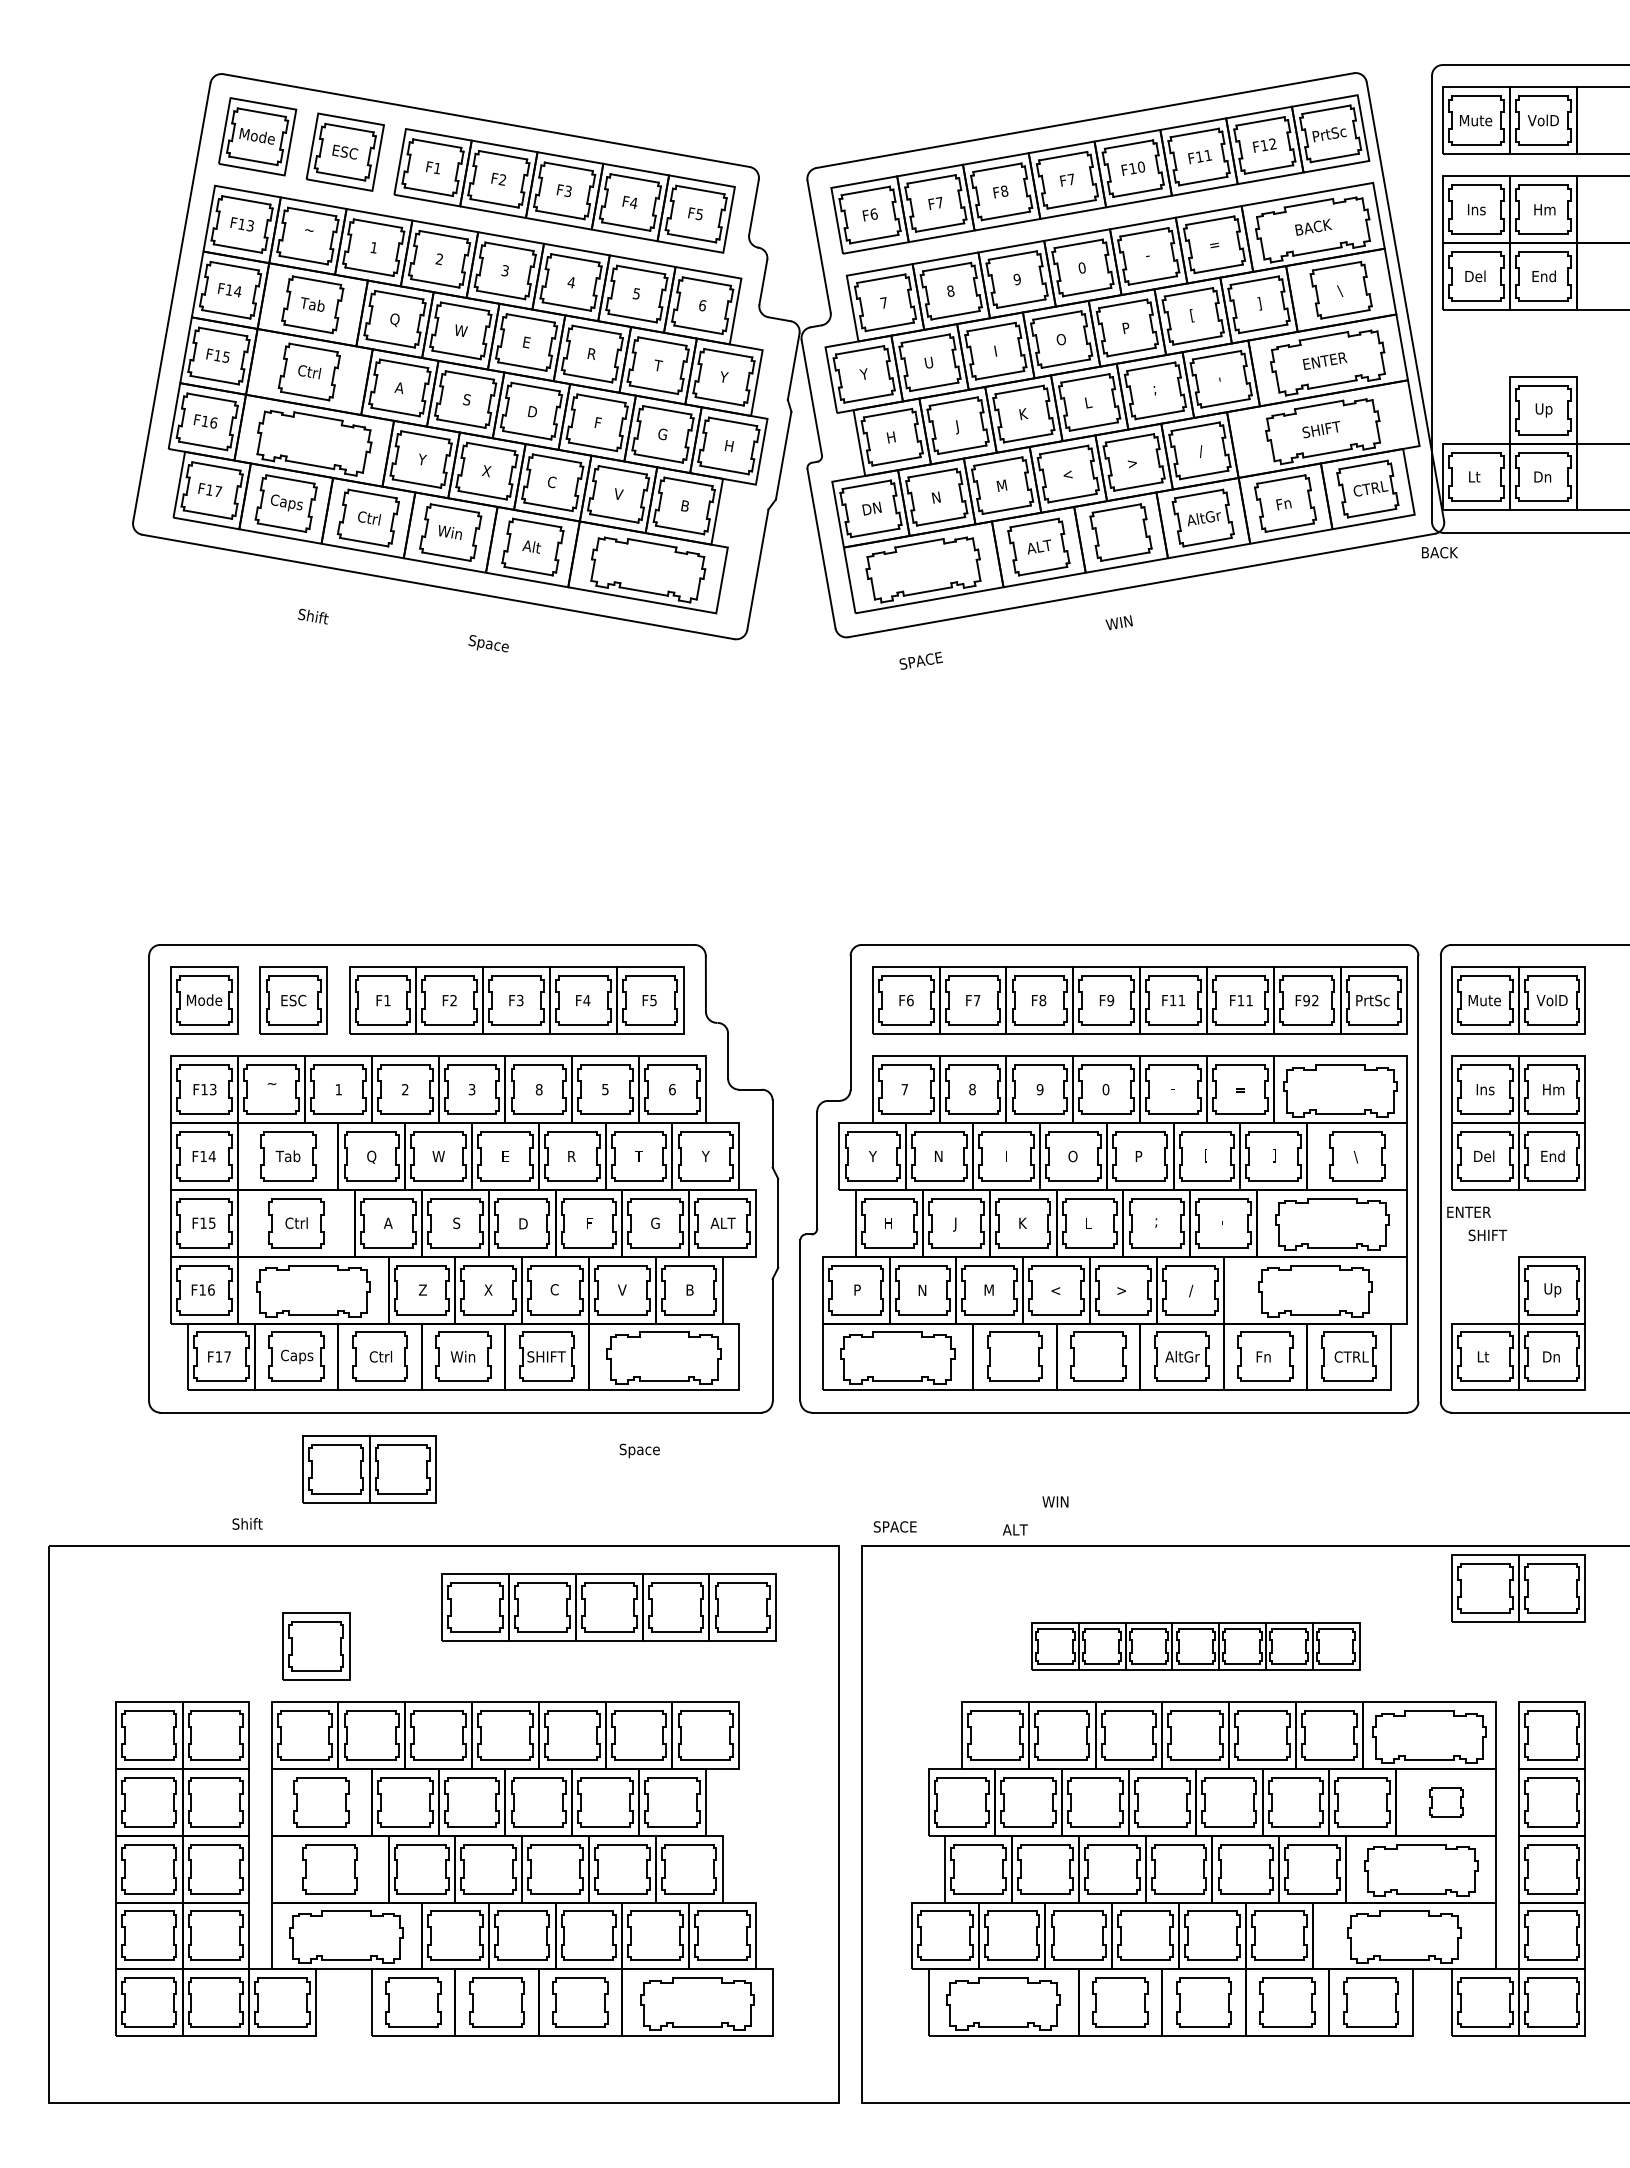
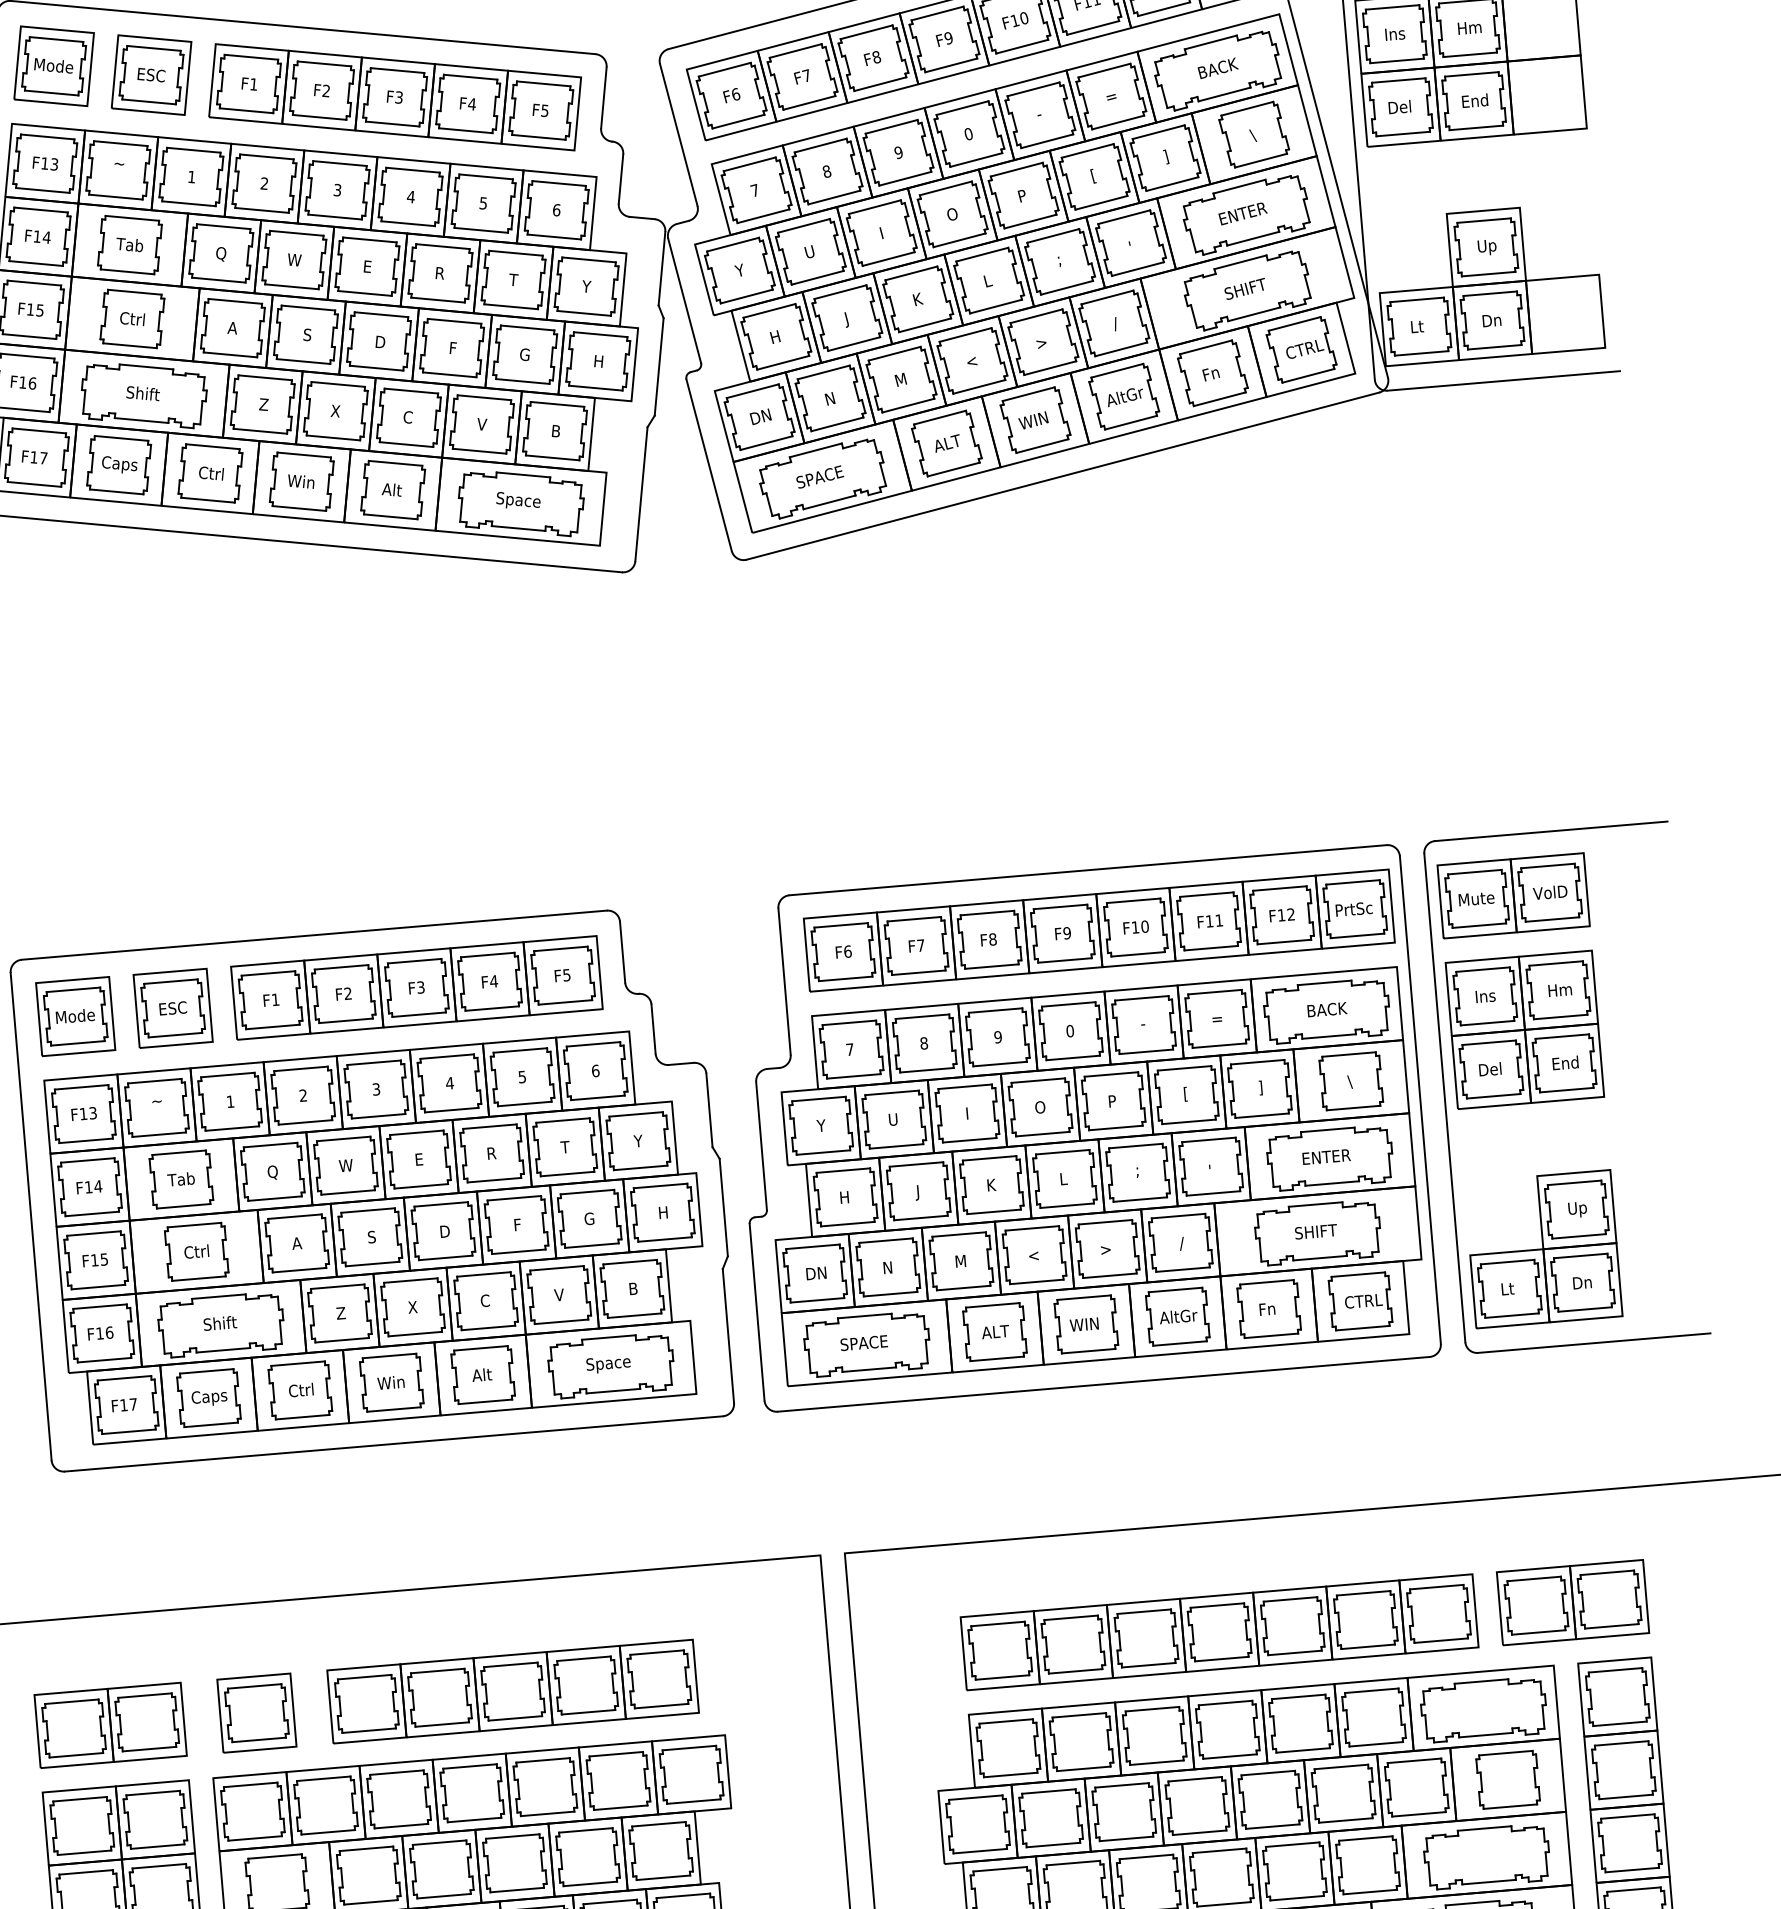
text: (1070, 179) -> (947, 38), F7 -> F9
text: (421, 459) -> (263, 404), Y -> Z
text: (1439, 552) -> (1326, 1009), moved
text: (313, 616) -> (143, 393), moved
text: (1118, 622) -> (1032, 420), moved
text: (488, 643) -> (518, 499), moved
text: (920, 660) -> (819, 476), moved
text: (1181, 1000) -> (1144, 926), F11 -> F10
text: (1306, 1000) -> (1281, 915), F92 -> F12
text: (538, 1089) -> (449, 1083), 8 -> 4
text: (938, 1156) -> (893, 1119), N -> U
text: (1468, 1211) -> (1325, 1156), moved
text: (722, 1222) -> (662, 1211), ALT -> H
text: (1487, 1235) -> (1315, 1231), moved
text: (857, 1289) -> (816, 1272), P -> DN
text: (546, 1356) -> (482, 1374), SHIFT -> Alt
text: (639, 1450) -> (608, 1364), moved
part: (369, 1469) -> (110, 1725), moved
text: (1055, 1501) -> (1084, 1324), moved
text: (247, 1523) -> (220, 1322), moved
text: (894, 1526) -> (863, 1342), moved
text: (1014, 1529) -> (994, 1331), moved
part: (1518, 1588) -> (1572, 1602), moved
part: (608, 1607) -> (512, 1691), moved
part: (1195, 1646) -> (1219, 1632), size x1.43
part: (1446, 1802) -> (1508, 1780), size x1.67

